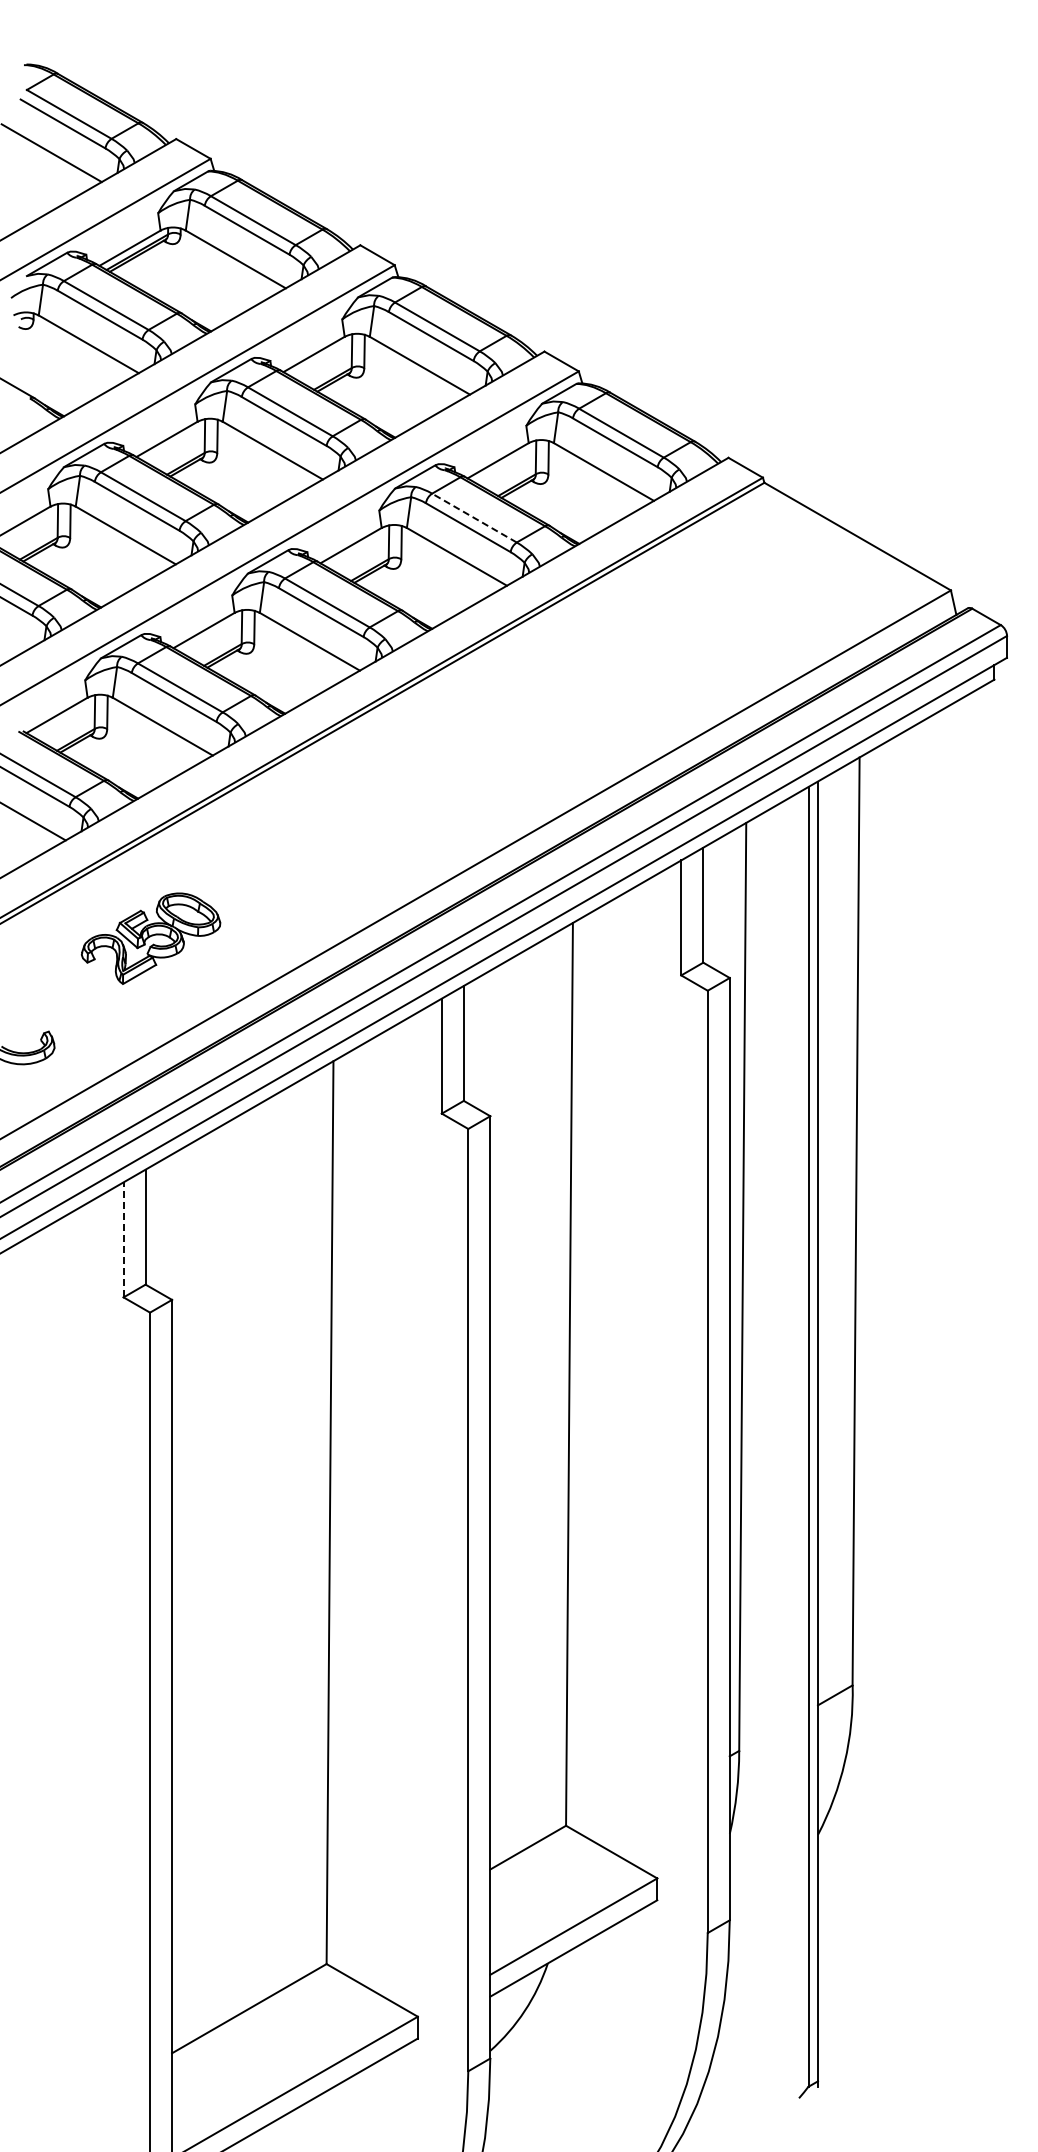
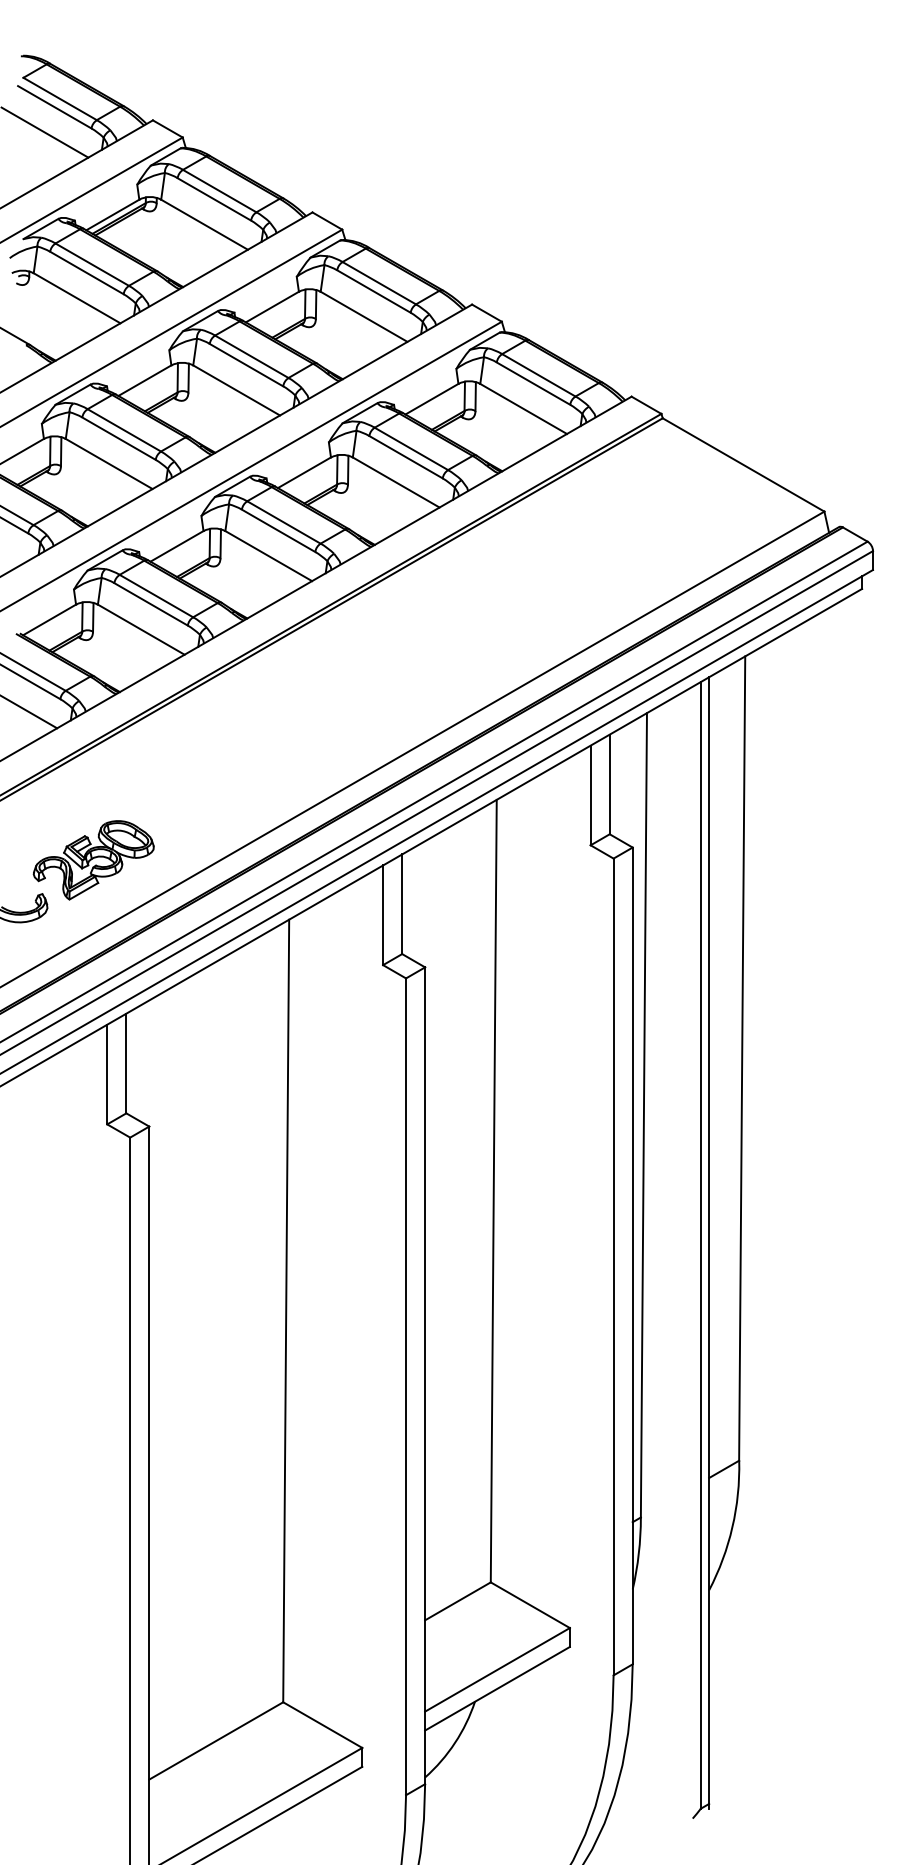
line: (474, 518) -> (411, 449), dashed -> solid
part: (150, 938) -> (93, 860), moved
line: (123, 1239) -> (107, 1074), dashed -> solid

